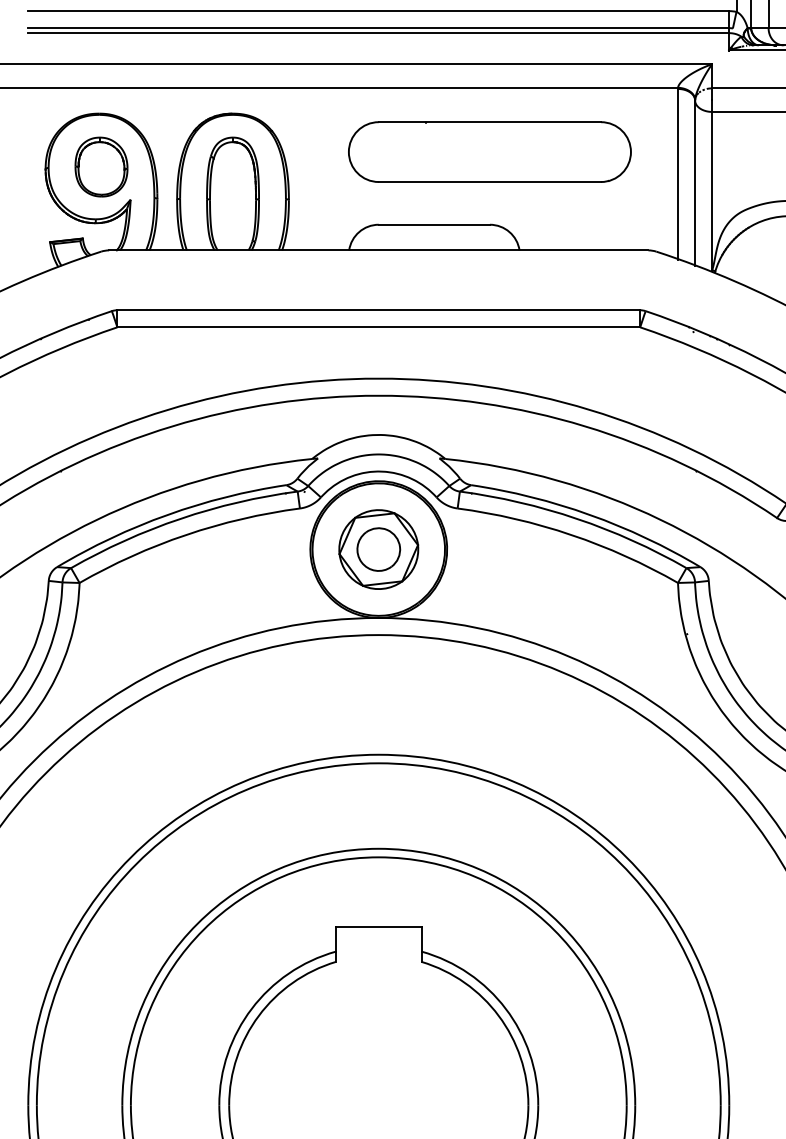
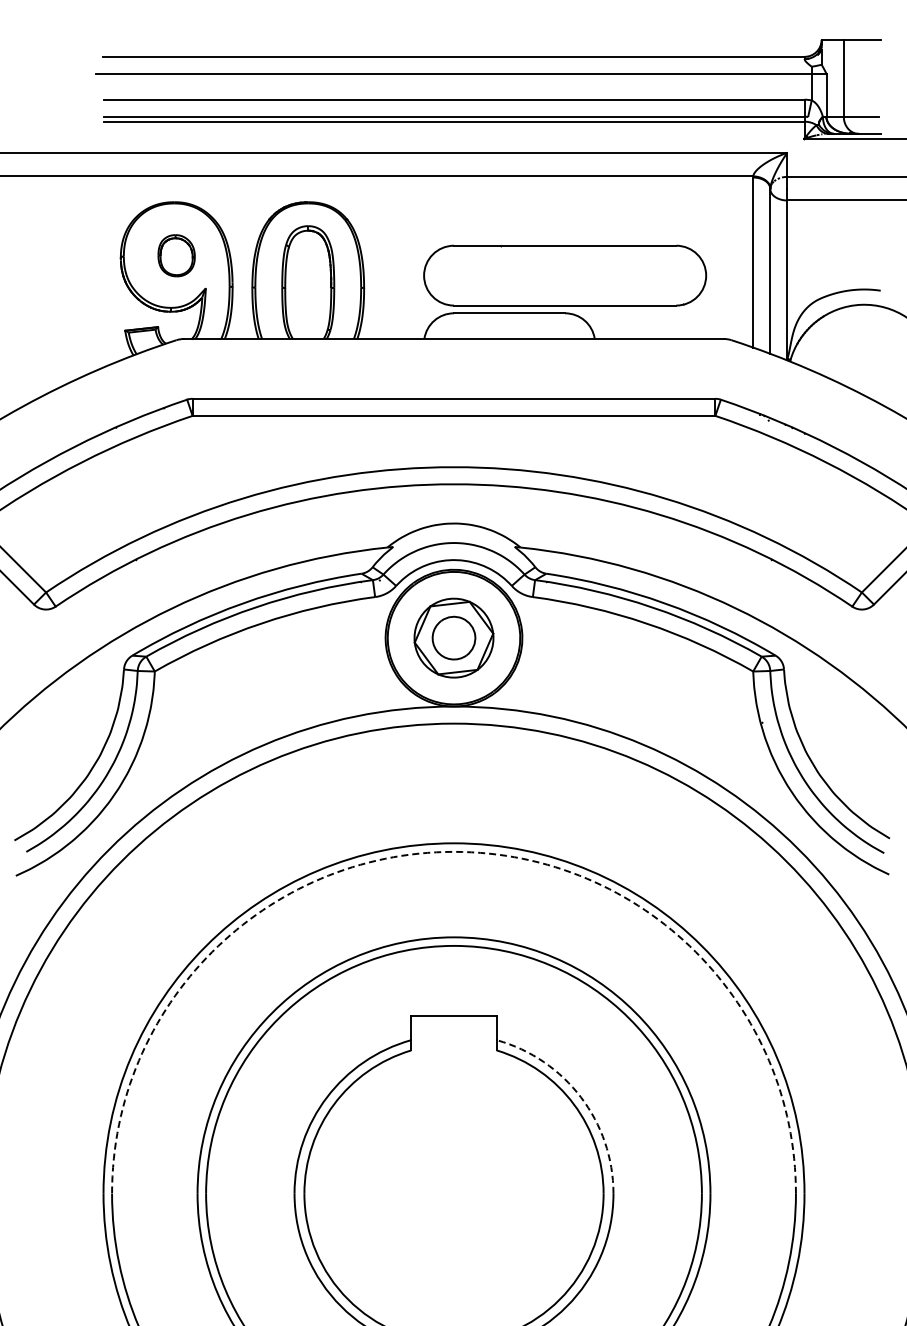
part: (490, 151) -> (565, 275), moved
part: (101, 166) -> (176, 255), size x0.7
arc: (379, 762) -> (454, 851), solid -> dashed
arc: (505, 1008) -> (580, 1097), solid -> dashed

